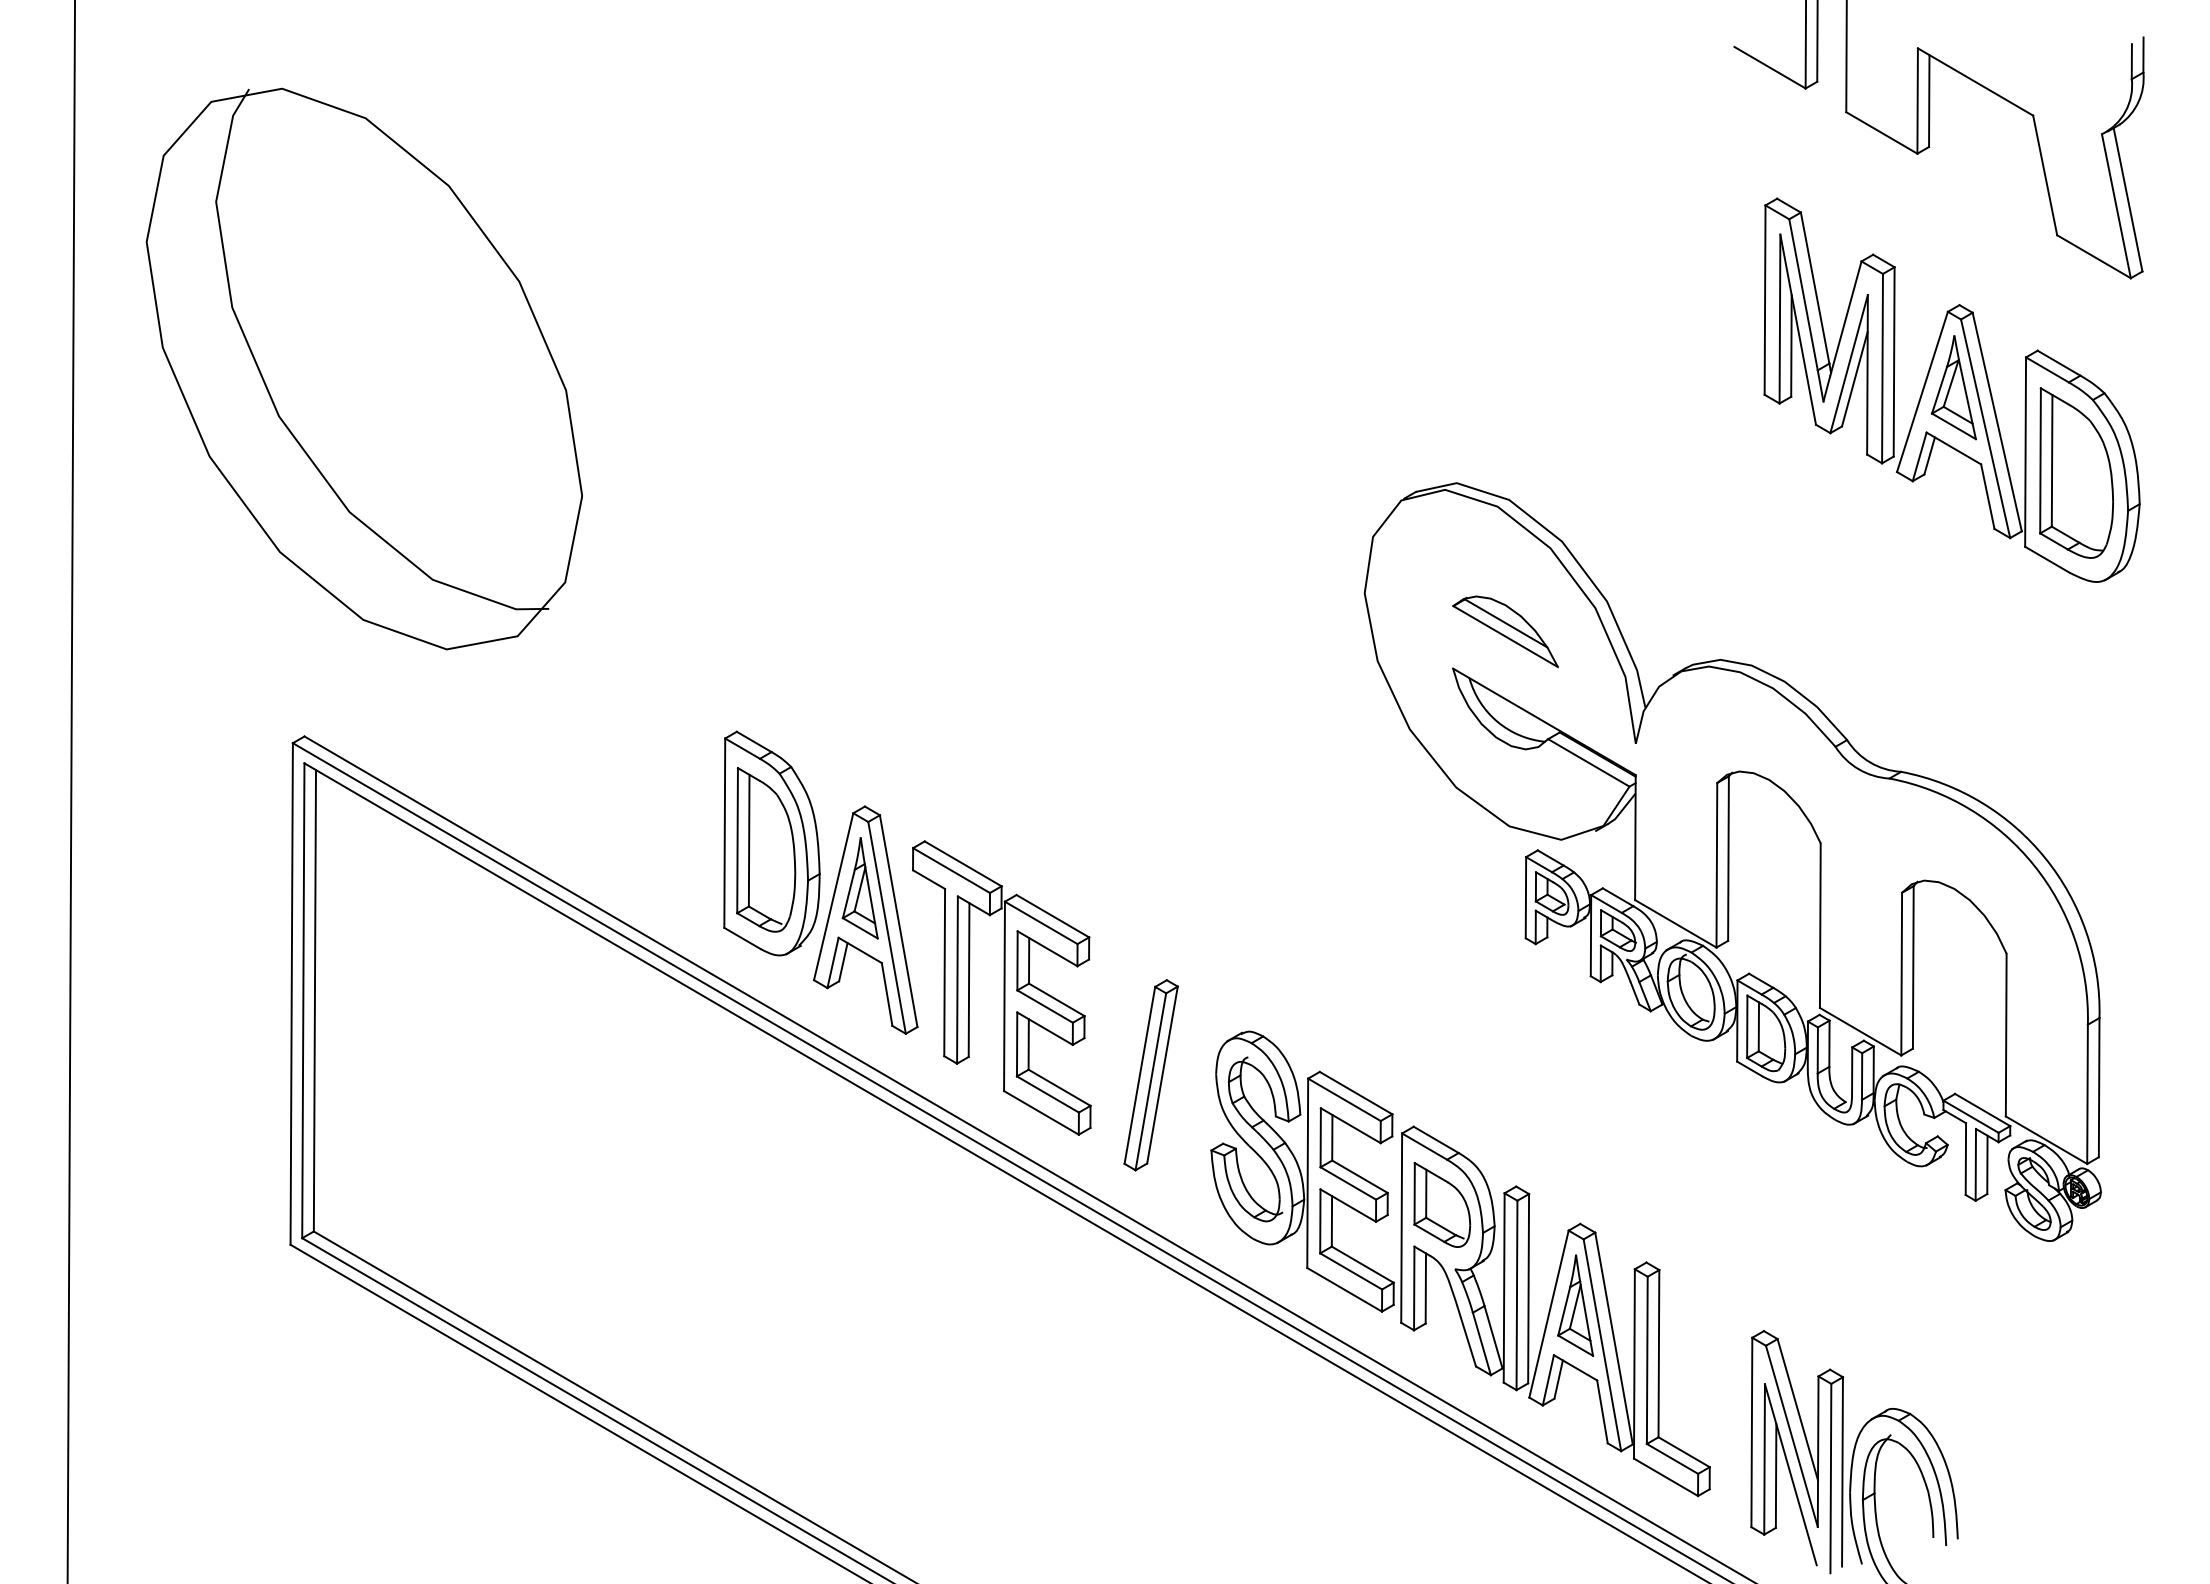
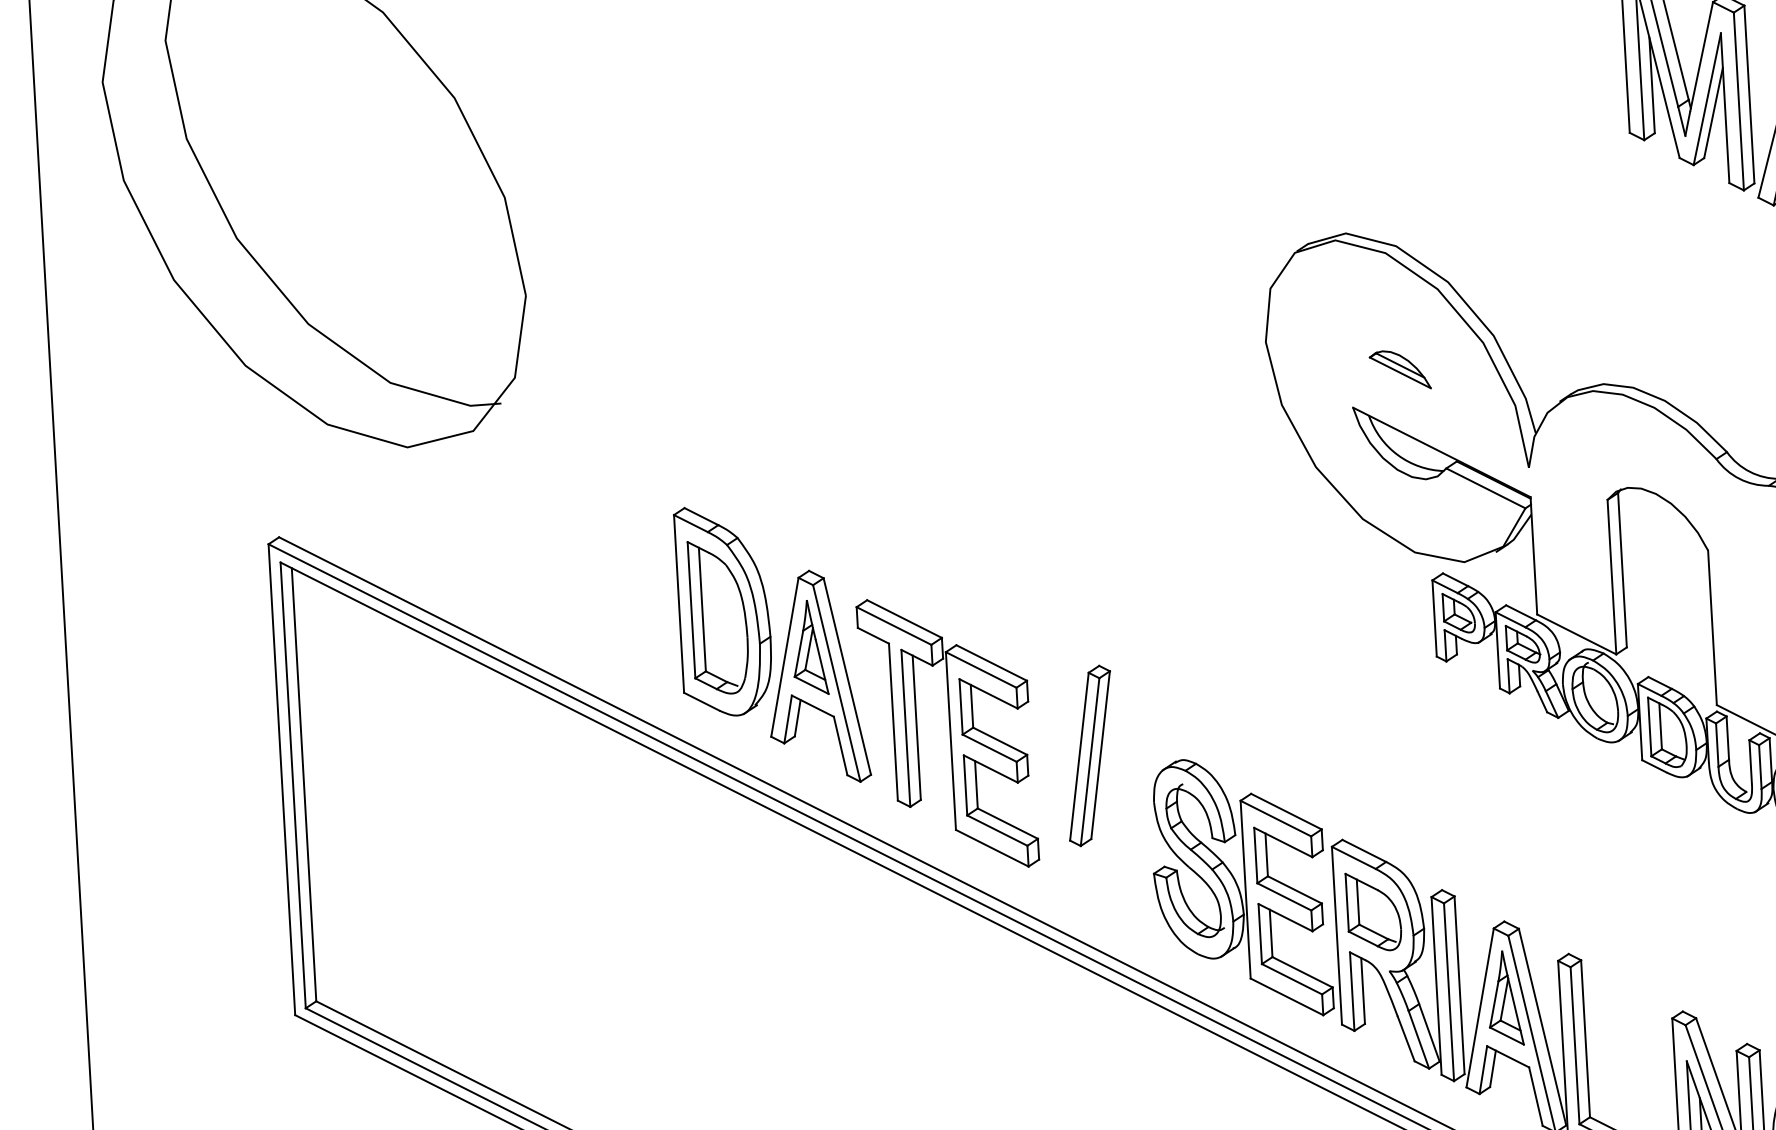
part: (1505, 631) -> (1400, 369), size x0.6
part: (1150, 1075) -> (1089, 756), moved

